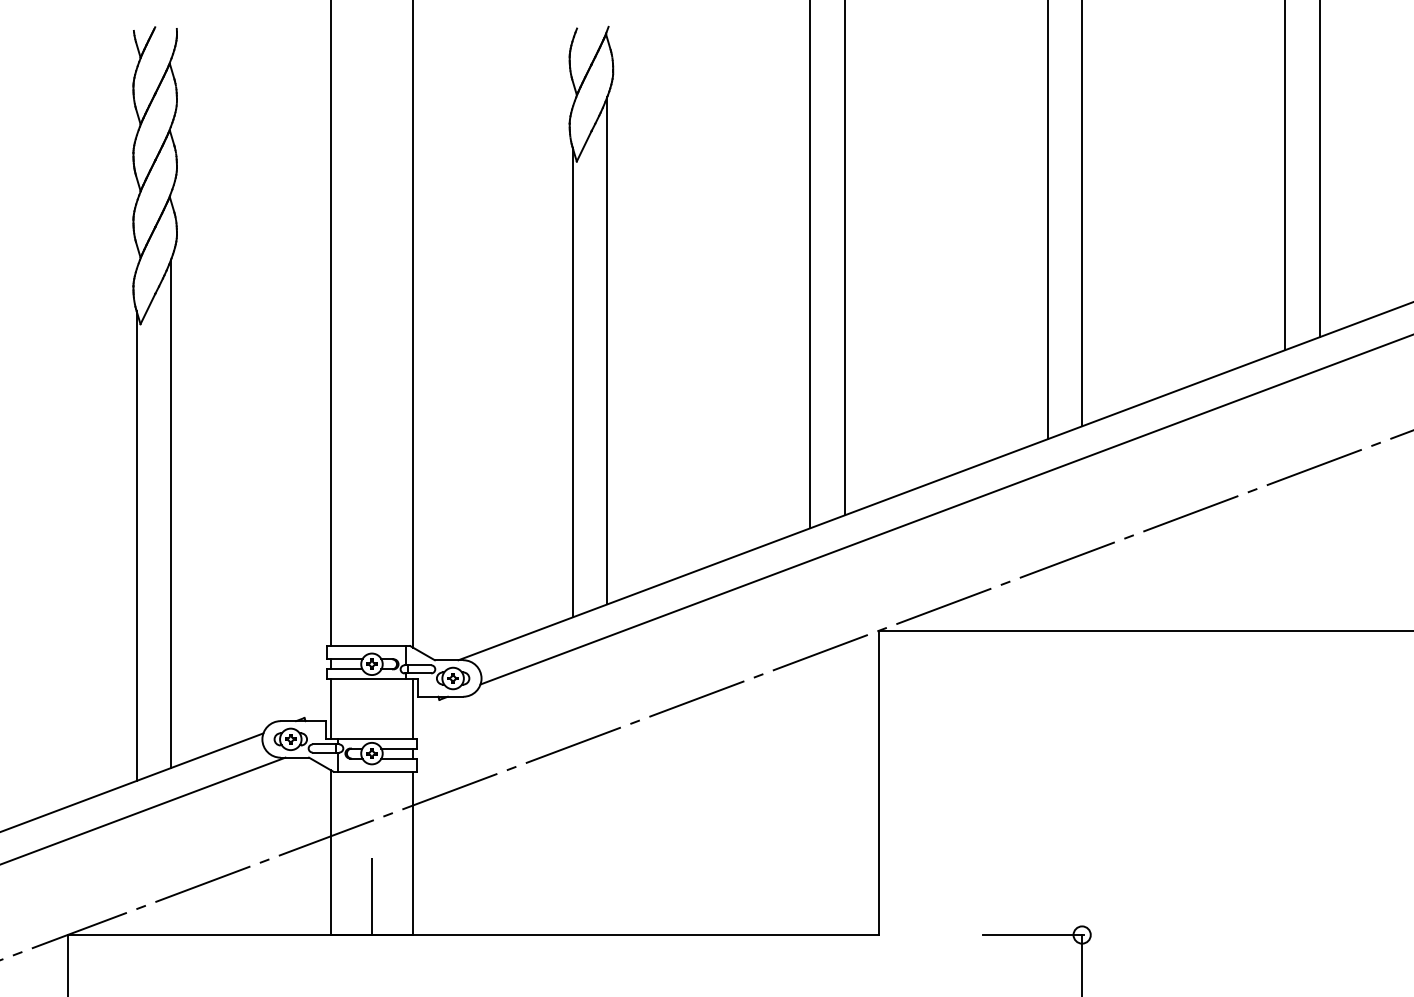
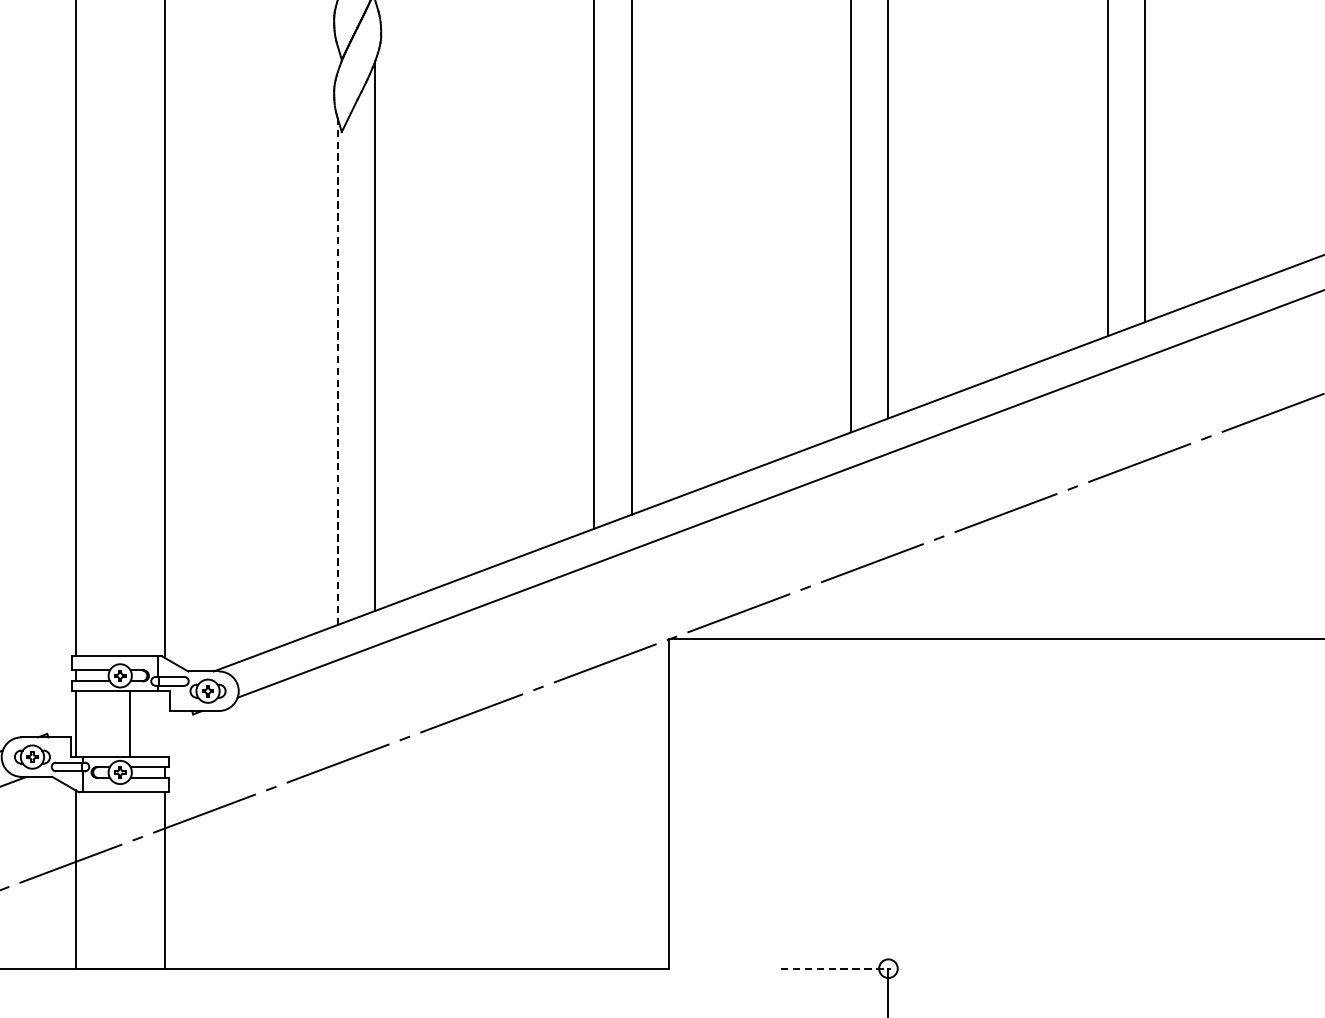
line: (572, 382) -> (337, 371), solid -> dashed
line: (413, 708) -> (130, 723), moved
line: (371, 896) -> (119, 927), removed
line: (1033, 935) -> (835, 969), solid -> dashed

